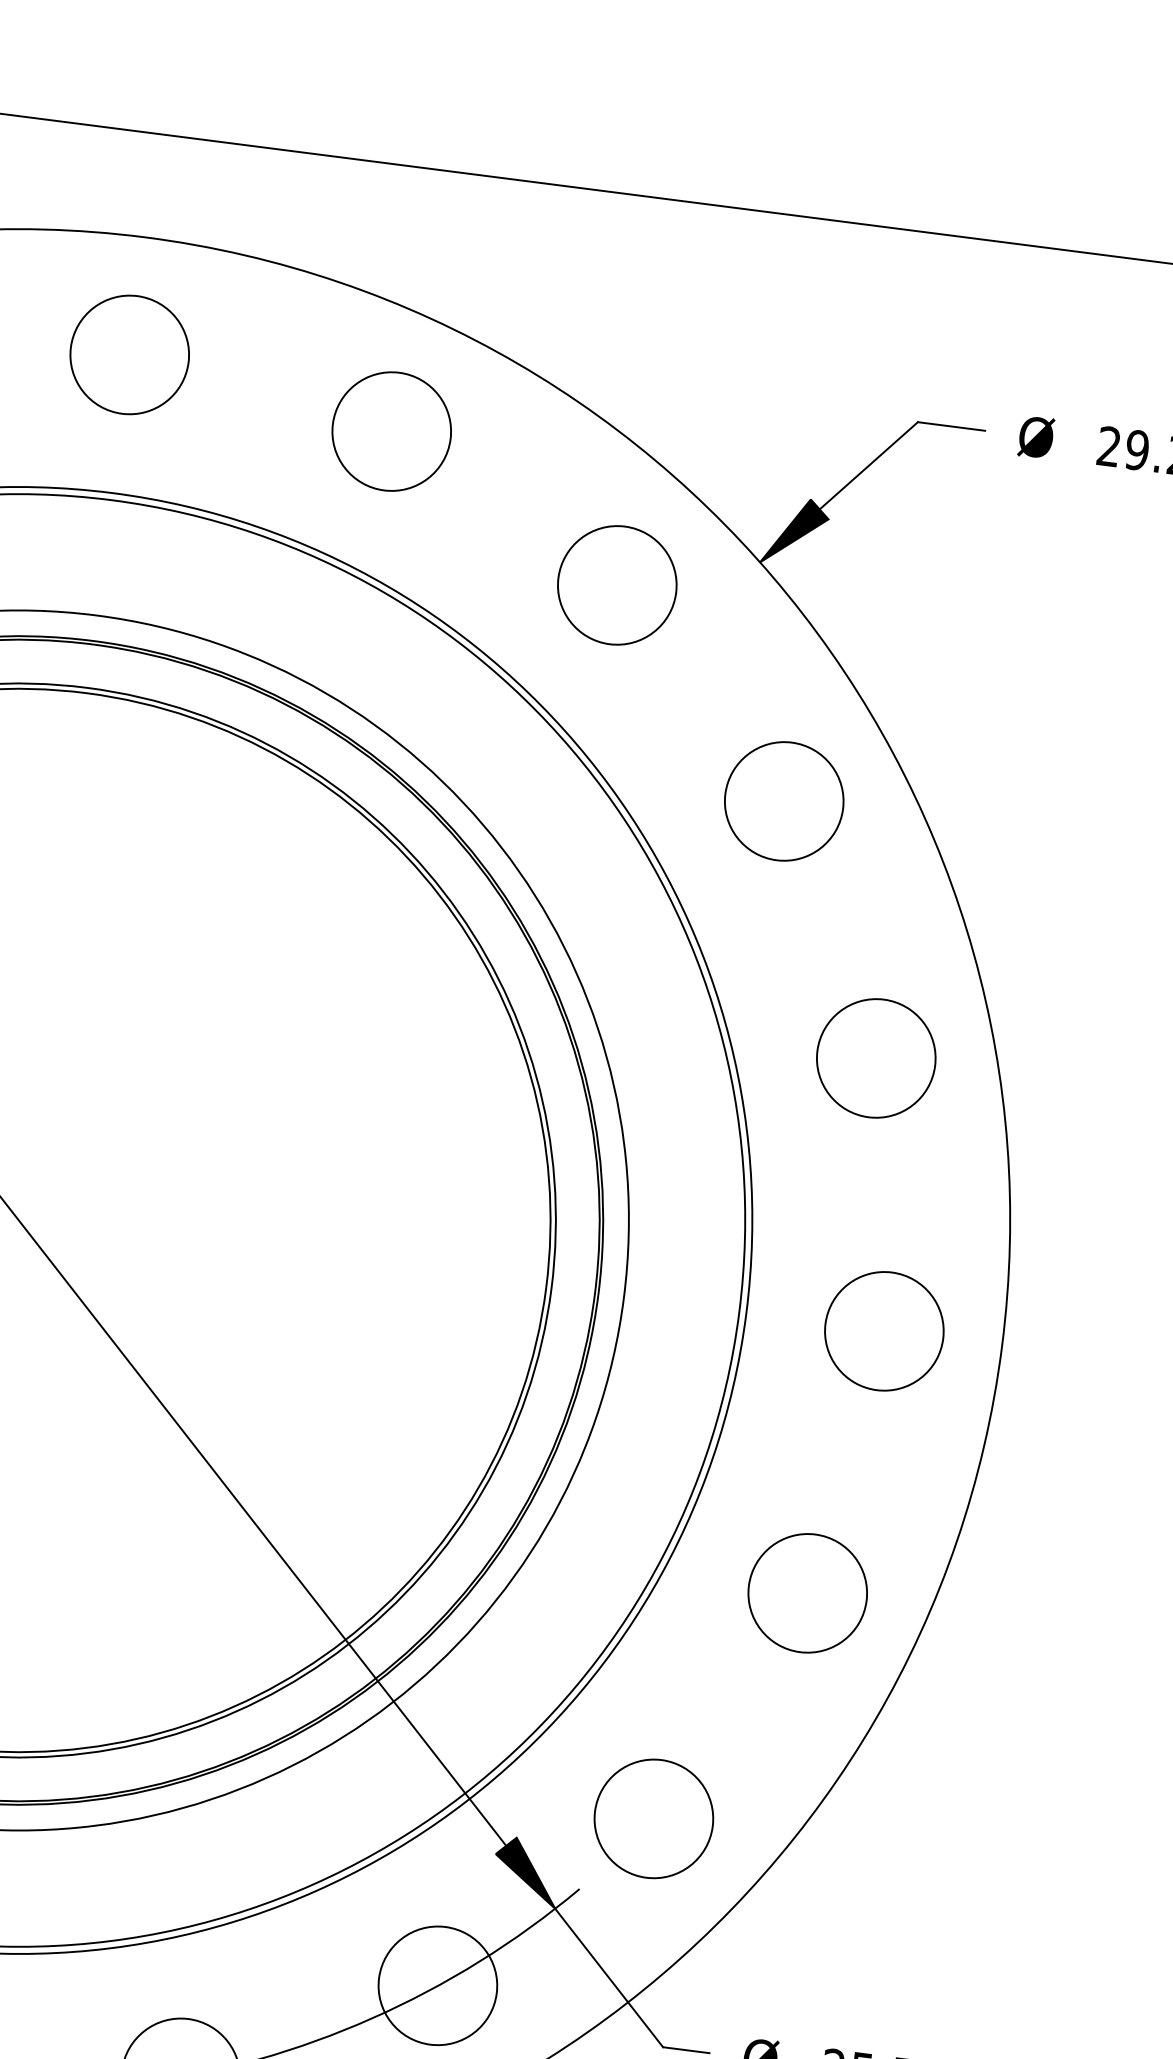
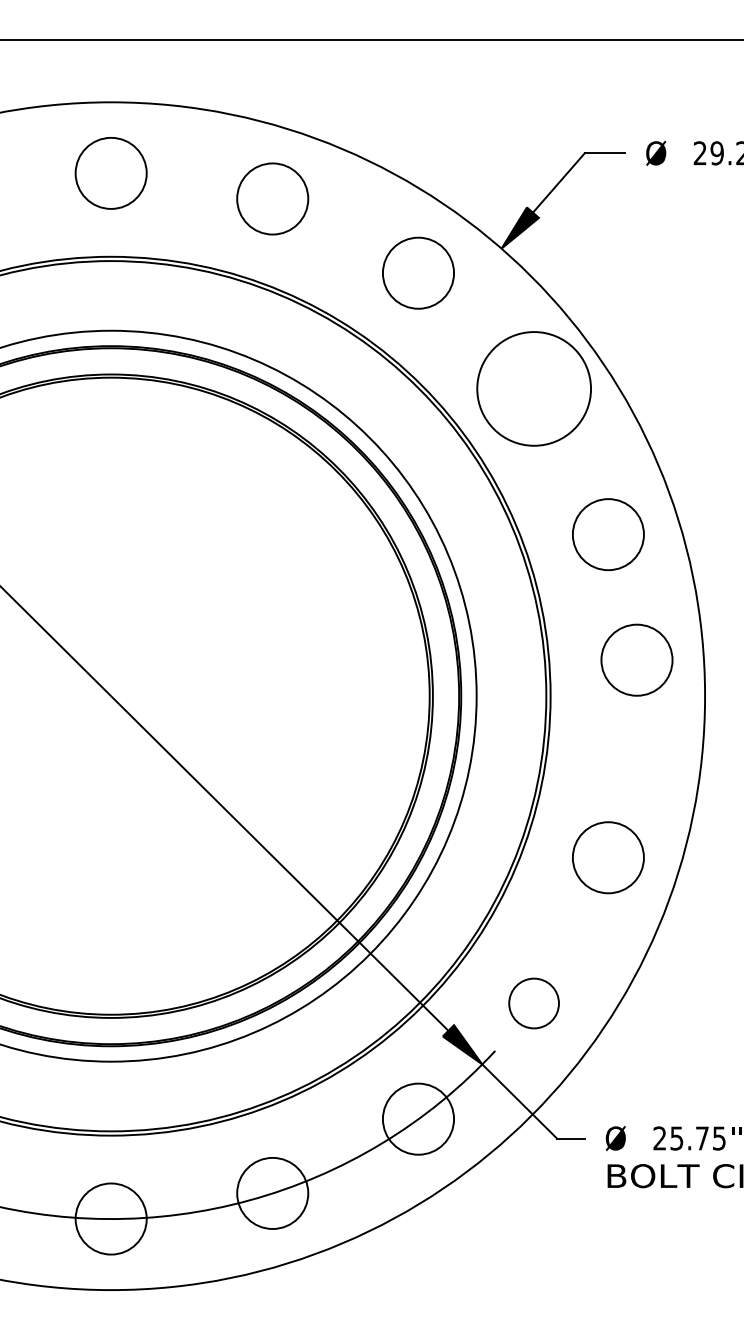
circle: (783, 800) -> (533, 388), size x1.6
circle: (883, 1330) -> (636, 659), moved
circle: (652, 1818) -> (533, 1003), size x0.7

